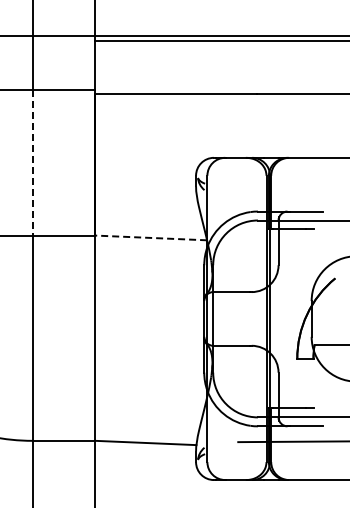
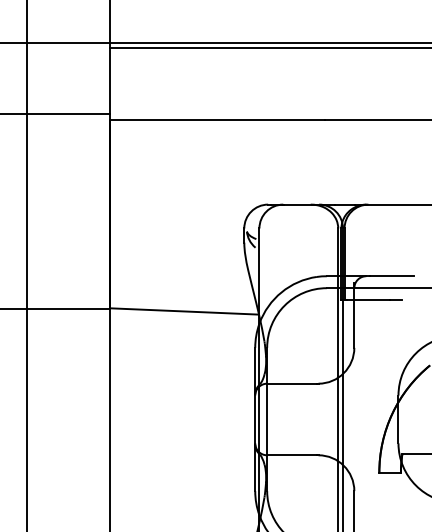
line: (32, 162) -> (26, 210), dashed -> solid
line: (151, 237) -> (184, 310), dashed -> solid

